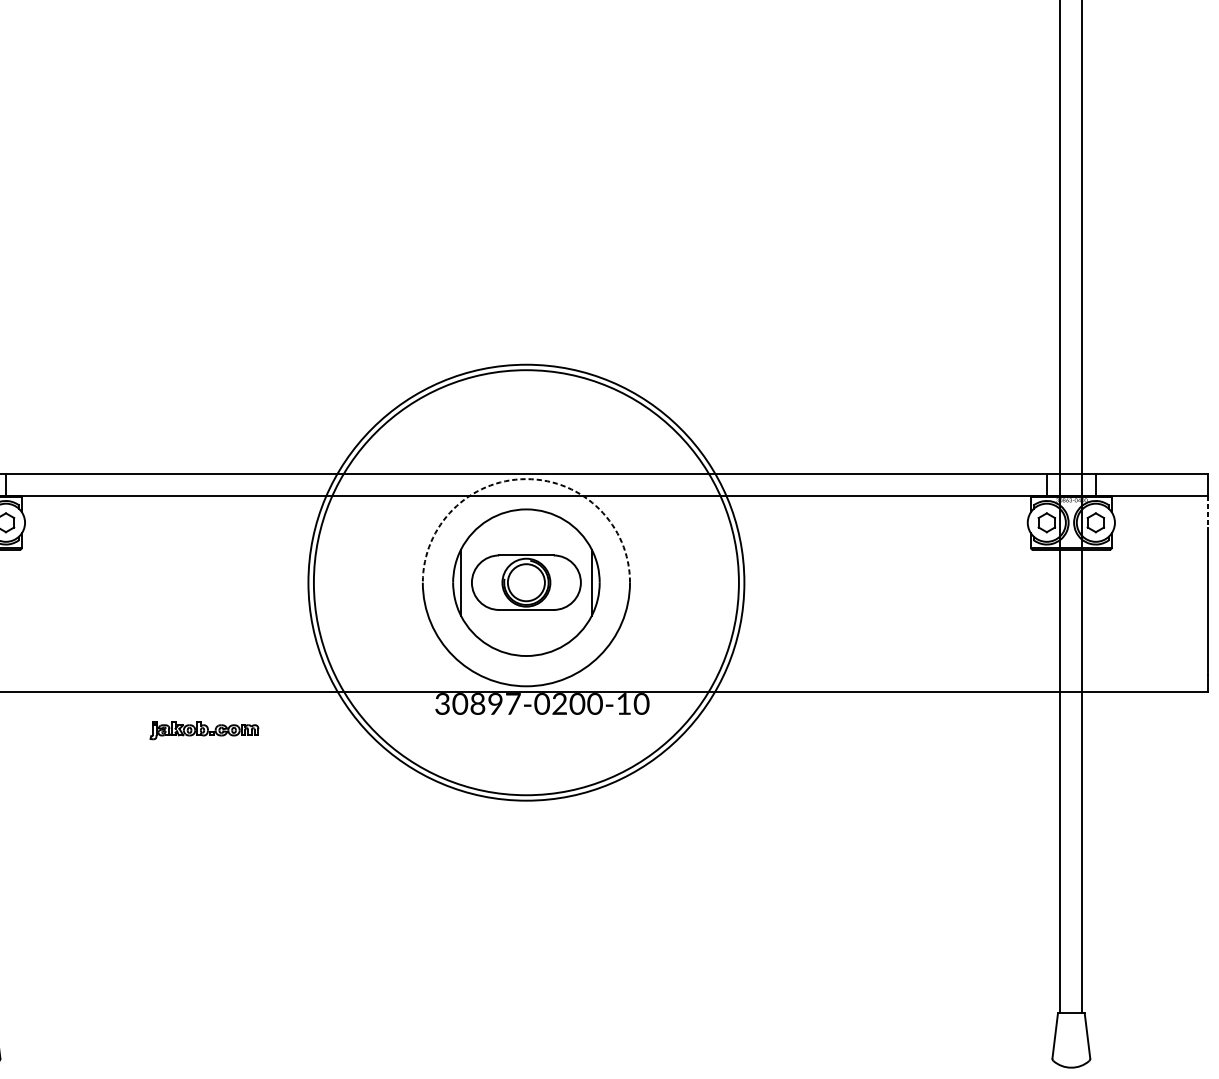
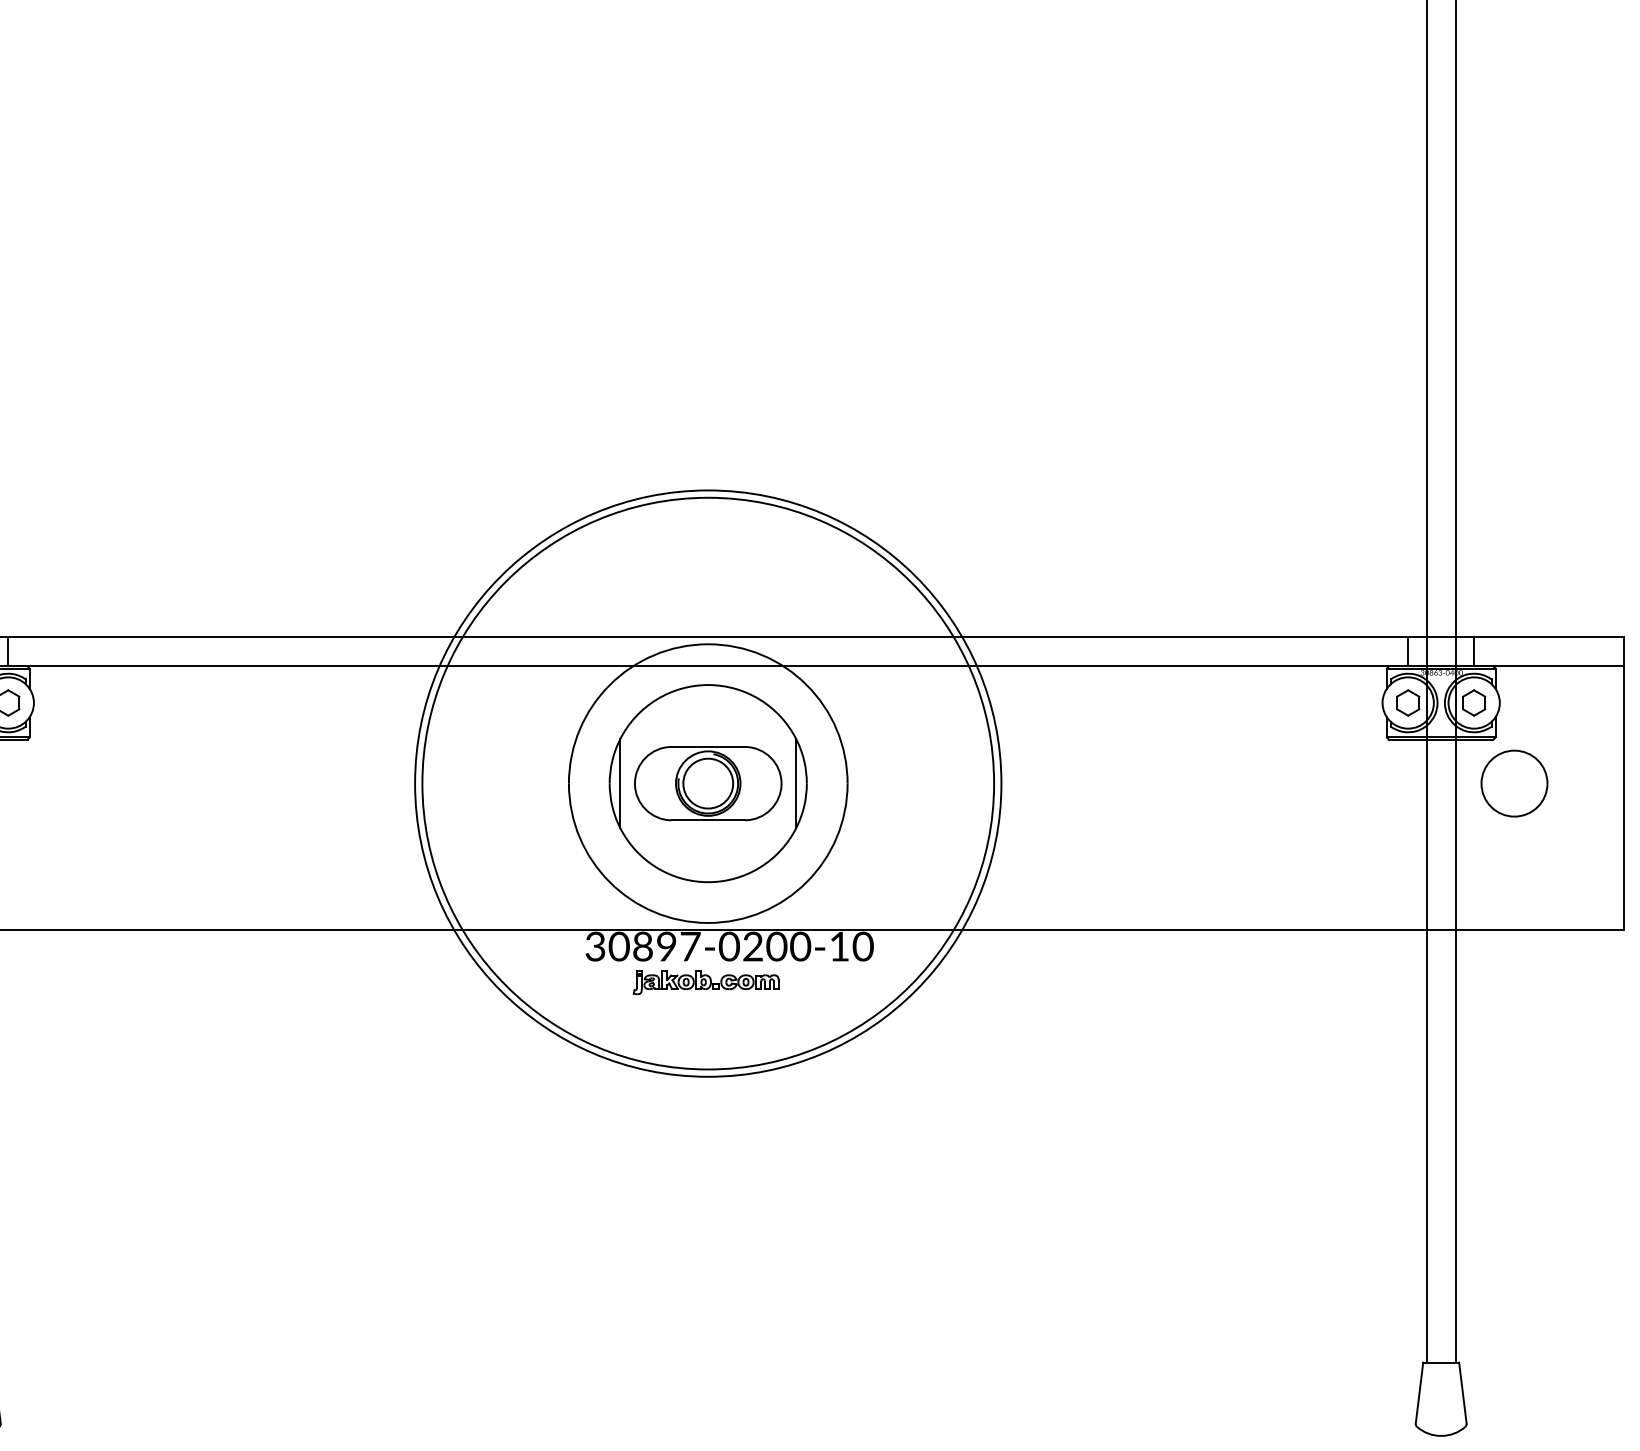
arc: (526, 479) -> (708, 644), dashed -> solid
line: (1207, 511) -> (1624, 688), dashed -> solid
circle: (1125, 582) -> (1514, 783), added
part: (203, 730) -> (705, 982), moved

